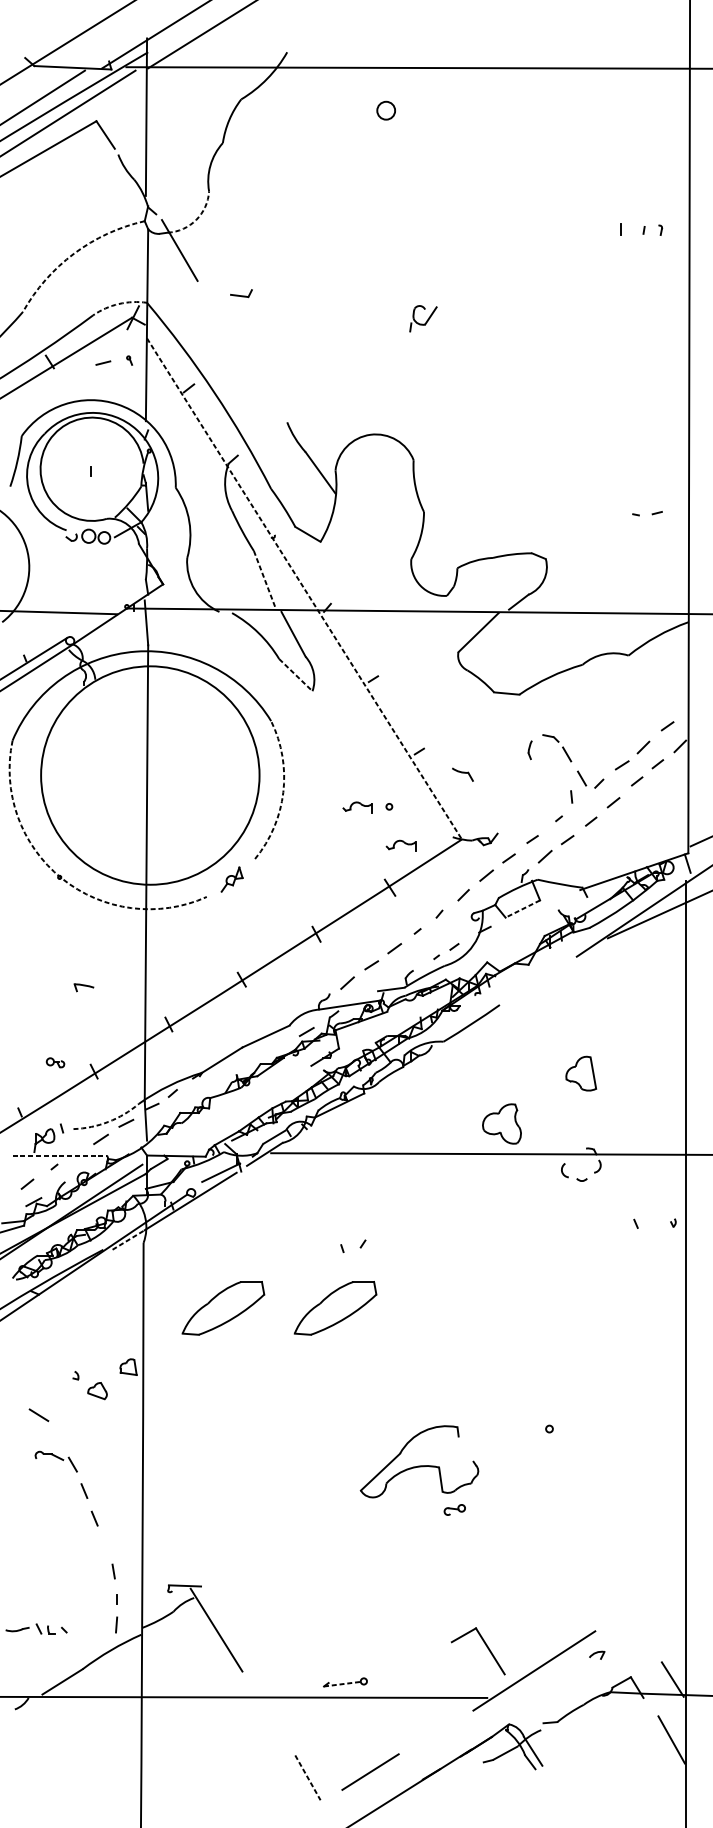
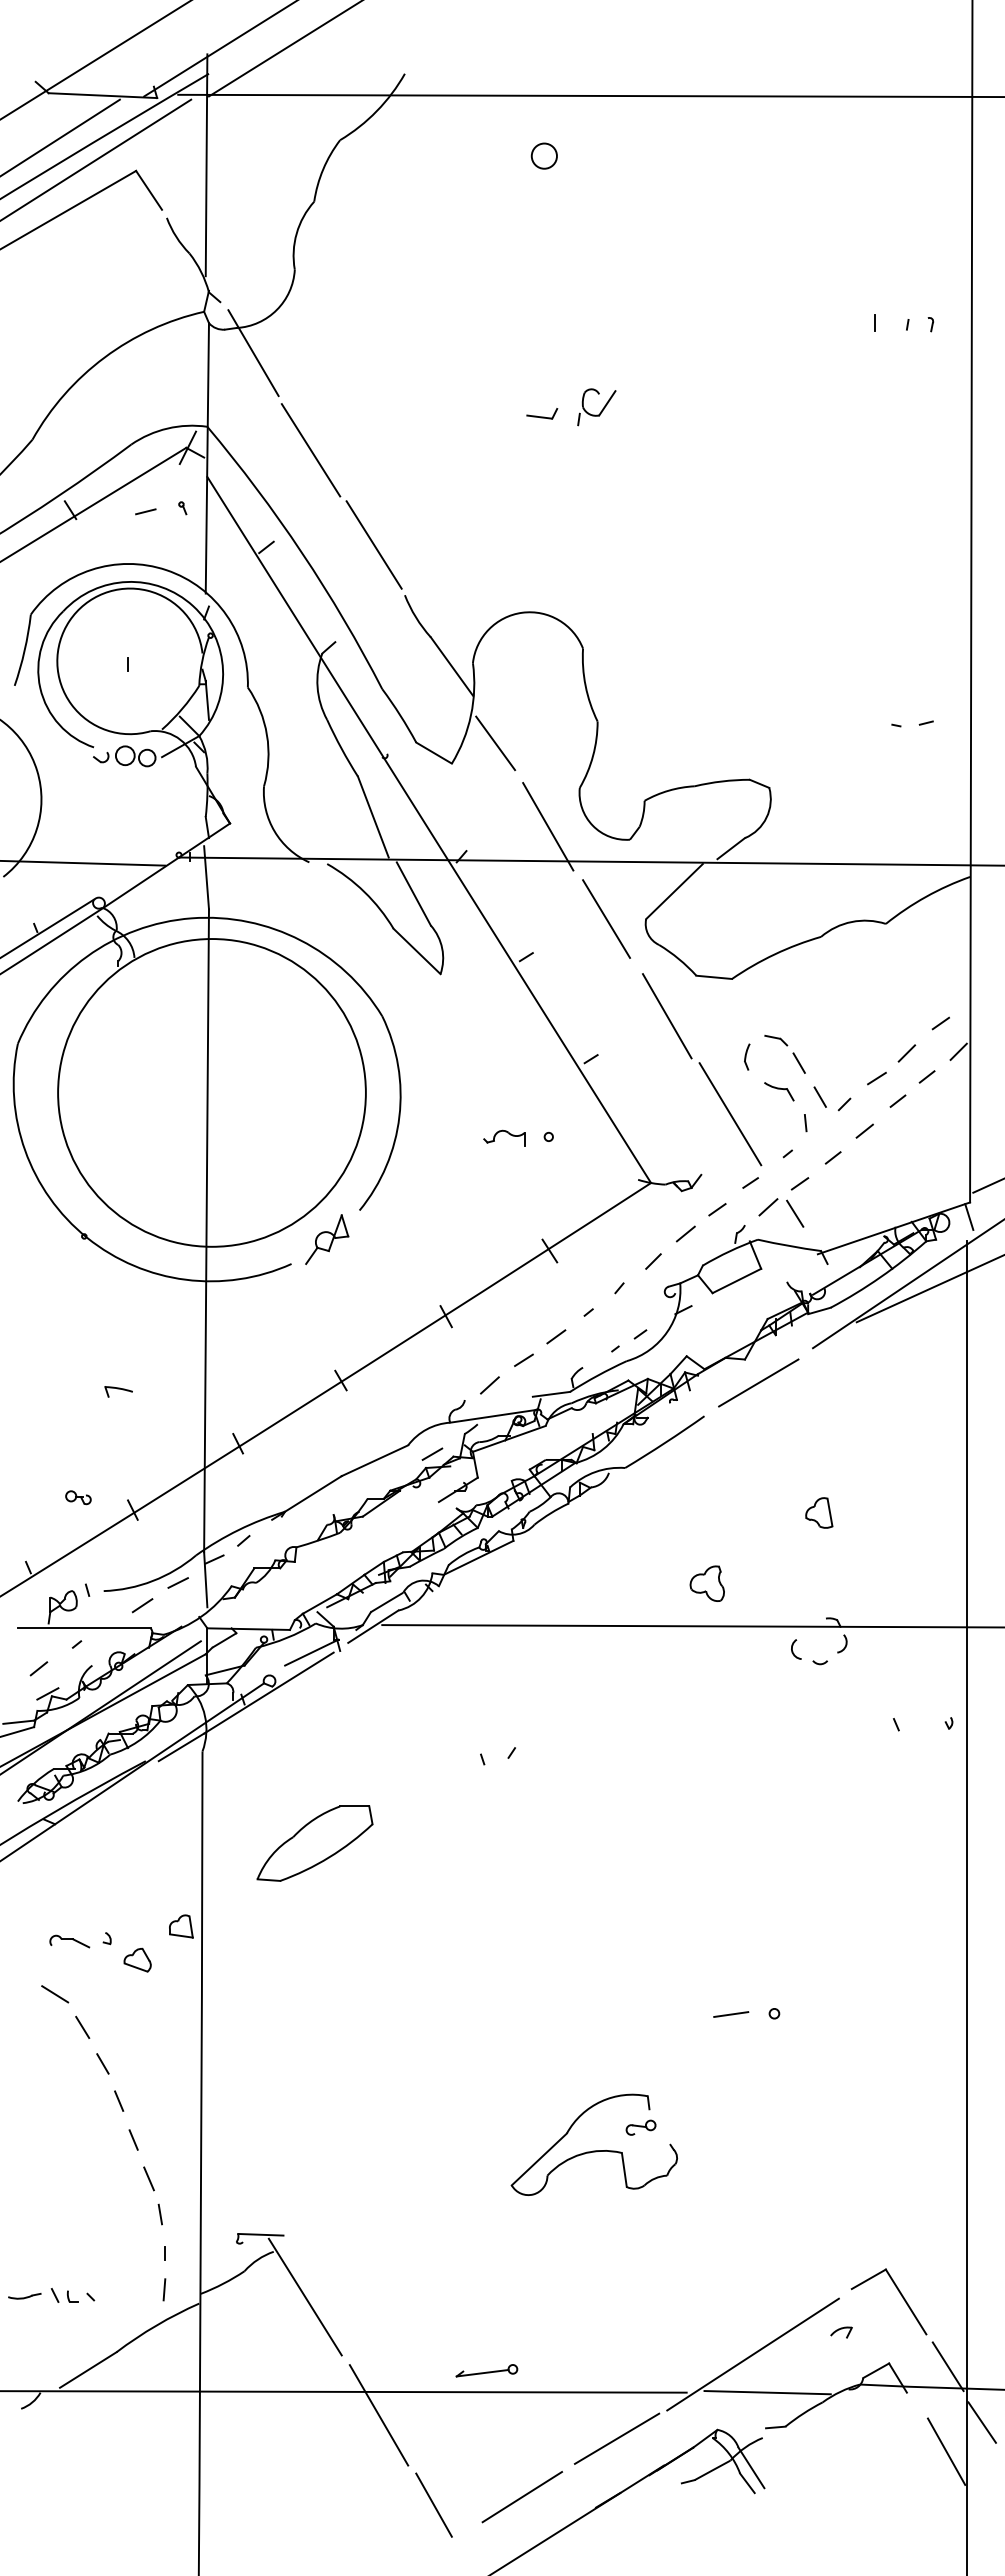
arc: (196, 220) -> (276, 310), dashed -> solid
arc: (74, 253) -> (104, 357), dashed -> solid
part: (241, 293) -> (542, 413), moved
arc: (118, 304) -> (167, 428), dashed -> solid
part: (423, 318) -> (596, 407), moved
line: (220, 319) -> (310, 450), added
line: (264, 386) -> (373, 544), added
line: (351, 527) -> (495, 743), added
line: (264, 580) -> (373, 817), dashed -> solid
line: (389, 586) -> (548, 826), added
line: (304, 589) -> (429, 830), dashed -> solid
line: (430, 651) -> (606, 918), added
line: (296, 675) -> (417, 951), dashed -> solid
line: (472, 721) -> (666, 1016), added
part: (462, 774) -> (779, 1091), moved
line: (518, 790) -> (730, 1114), added
arc: (283, 792) -> (399, 1116), dashed -> solid
part: (401, 845) -> (565, 1191), removed
line: (564, 861) -> (795, 1213), added
arc: (61, 878) -> (87, 1237), dashed -> solid
part: (232, 879) -> (327, 1239), size x1.43
line: (522, 909) -> (736, 1281), dashed -> solid
line: (538, 981) -> (758, 1382), added
part: (581, 1073) -> (819, 1512), size x0.62
arc: (108, 1122) -> (152, 1581), dashed -> solid
part: (501, 1123) -> (706, 1583), size x0.62
line: (59, 1155) -> (84, 1628), dashed -> solid
line: (128, 1240) -> (181, 1747), dashed -> solid
part: (335, 1308) -> (472, 1843), removed
line: (519, 1429) -> (731, 2014), added
line: (58, 1438) -> (82, 2027), added
part: (49, 1455) -> (69, 1941), moved
part: (418, 1461) -> (593, 2144), moved
line: (105, 1545) -> (148, 2178), added
part: (485, 1645) -> (899, 2293), moved
line: (343, 1684) -> (483, 2373), dashed -> solid
line: (544, 1697) -> (767, 2392), added
line: (268, 1714) -> (378, 2415), added
line: (696, 1719) -> (981, 2422), added
line: (437, 1730) -> (616, 2438), added
line: (308, 1778) -> (434, 2505), dashed -> solid

